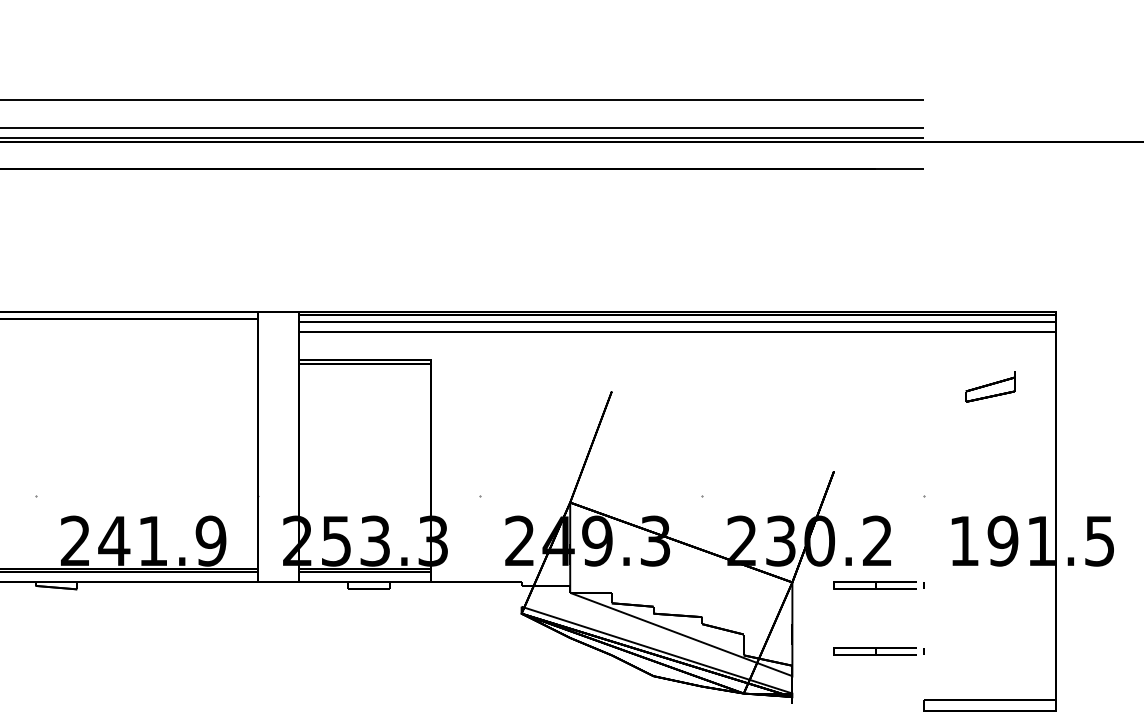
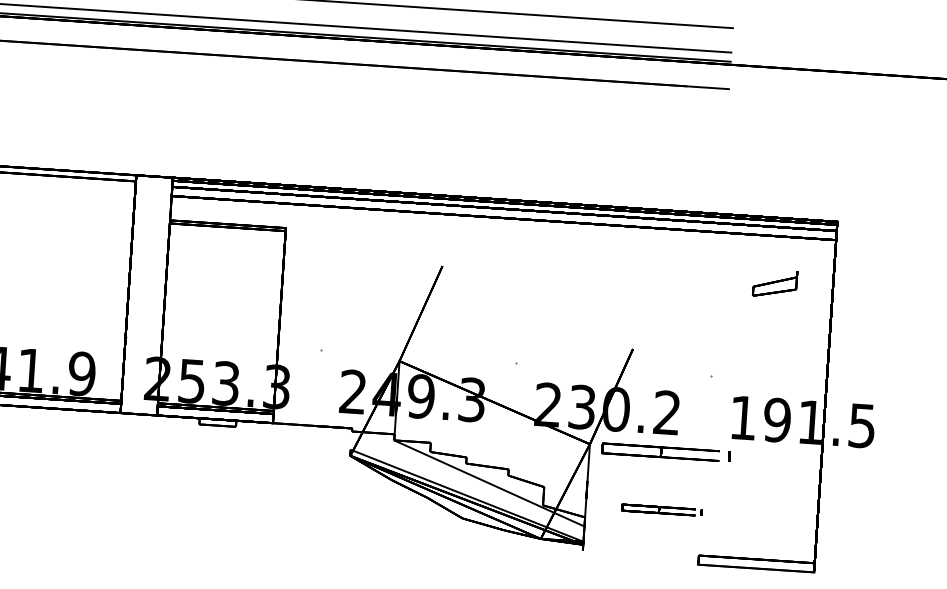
part: (878, 585) -> (665, 451), size x1.6

